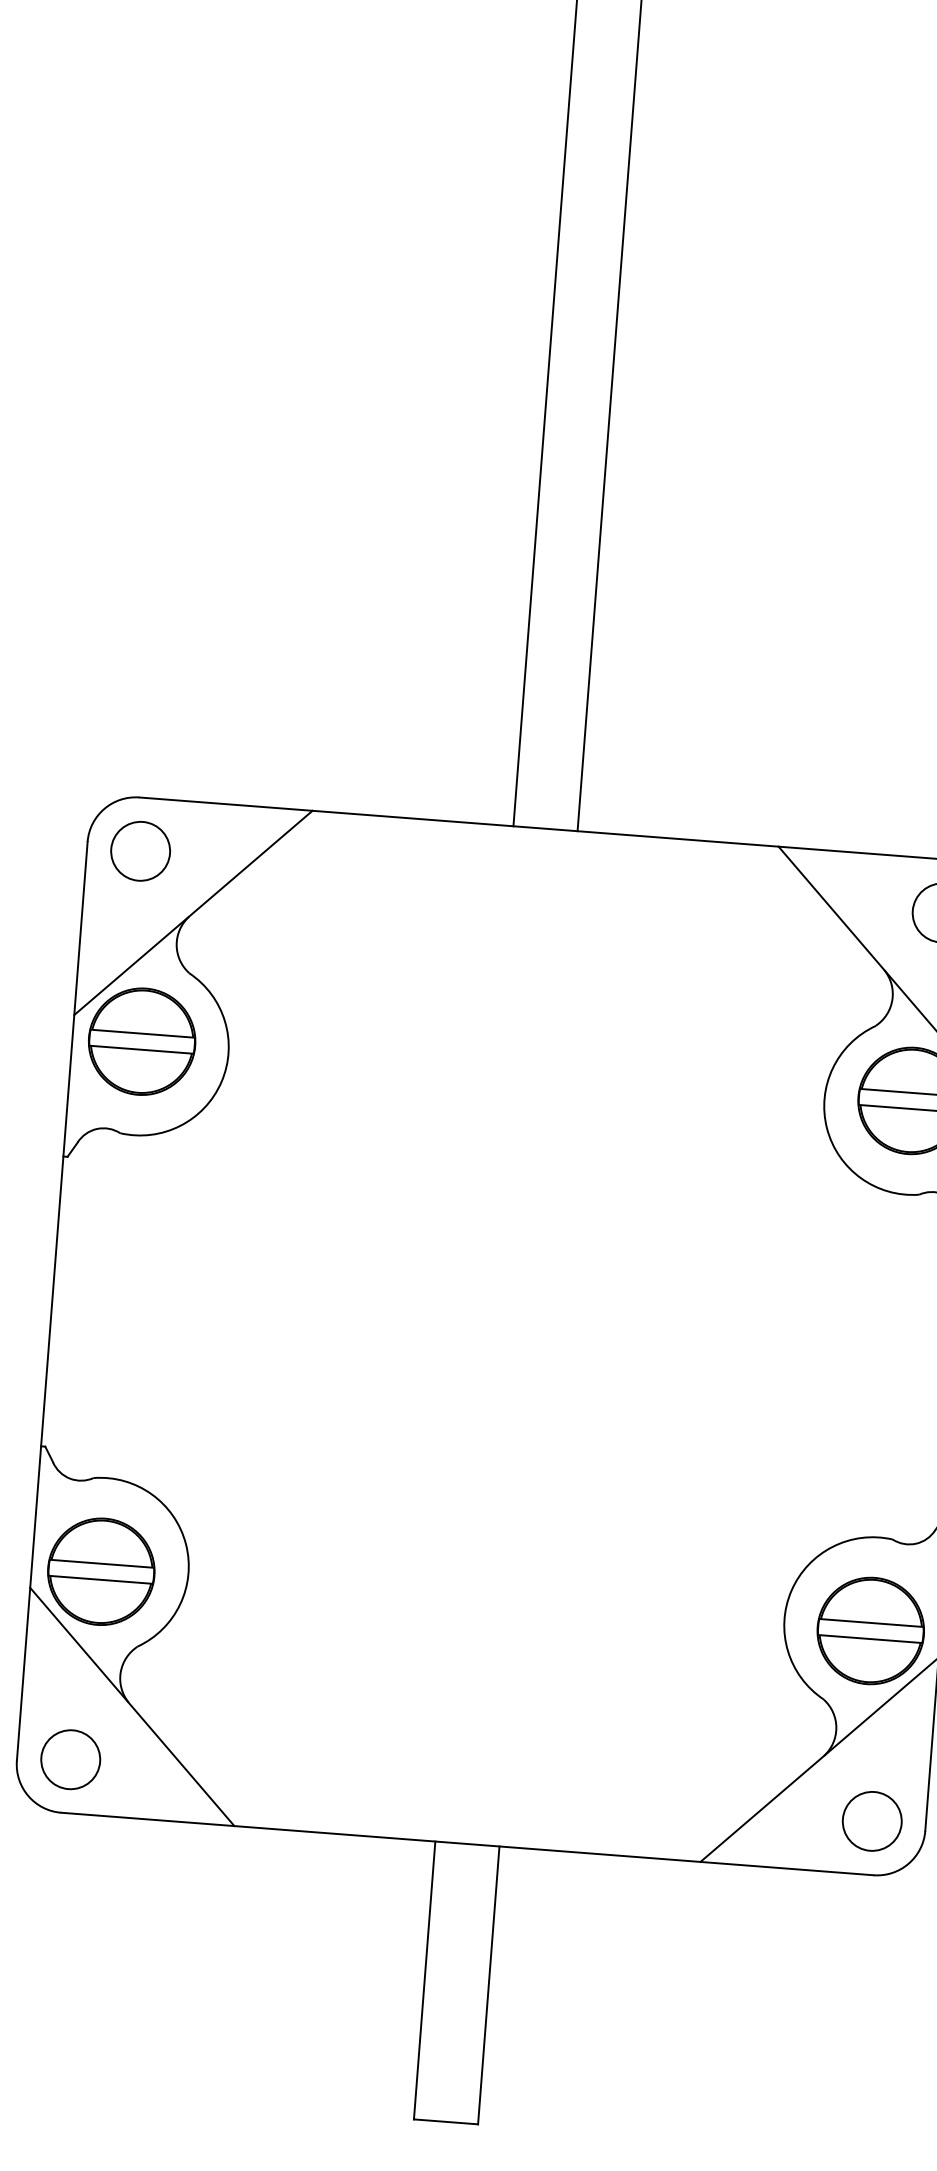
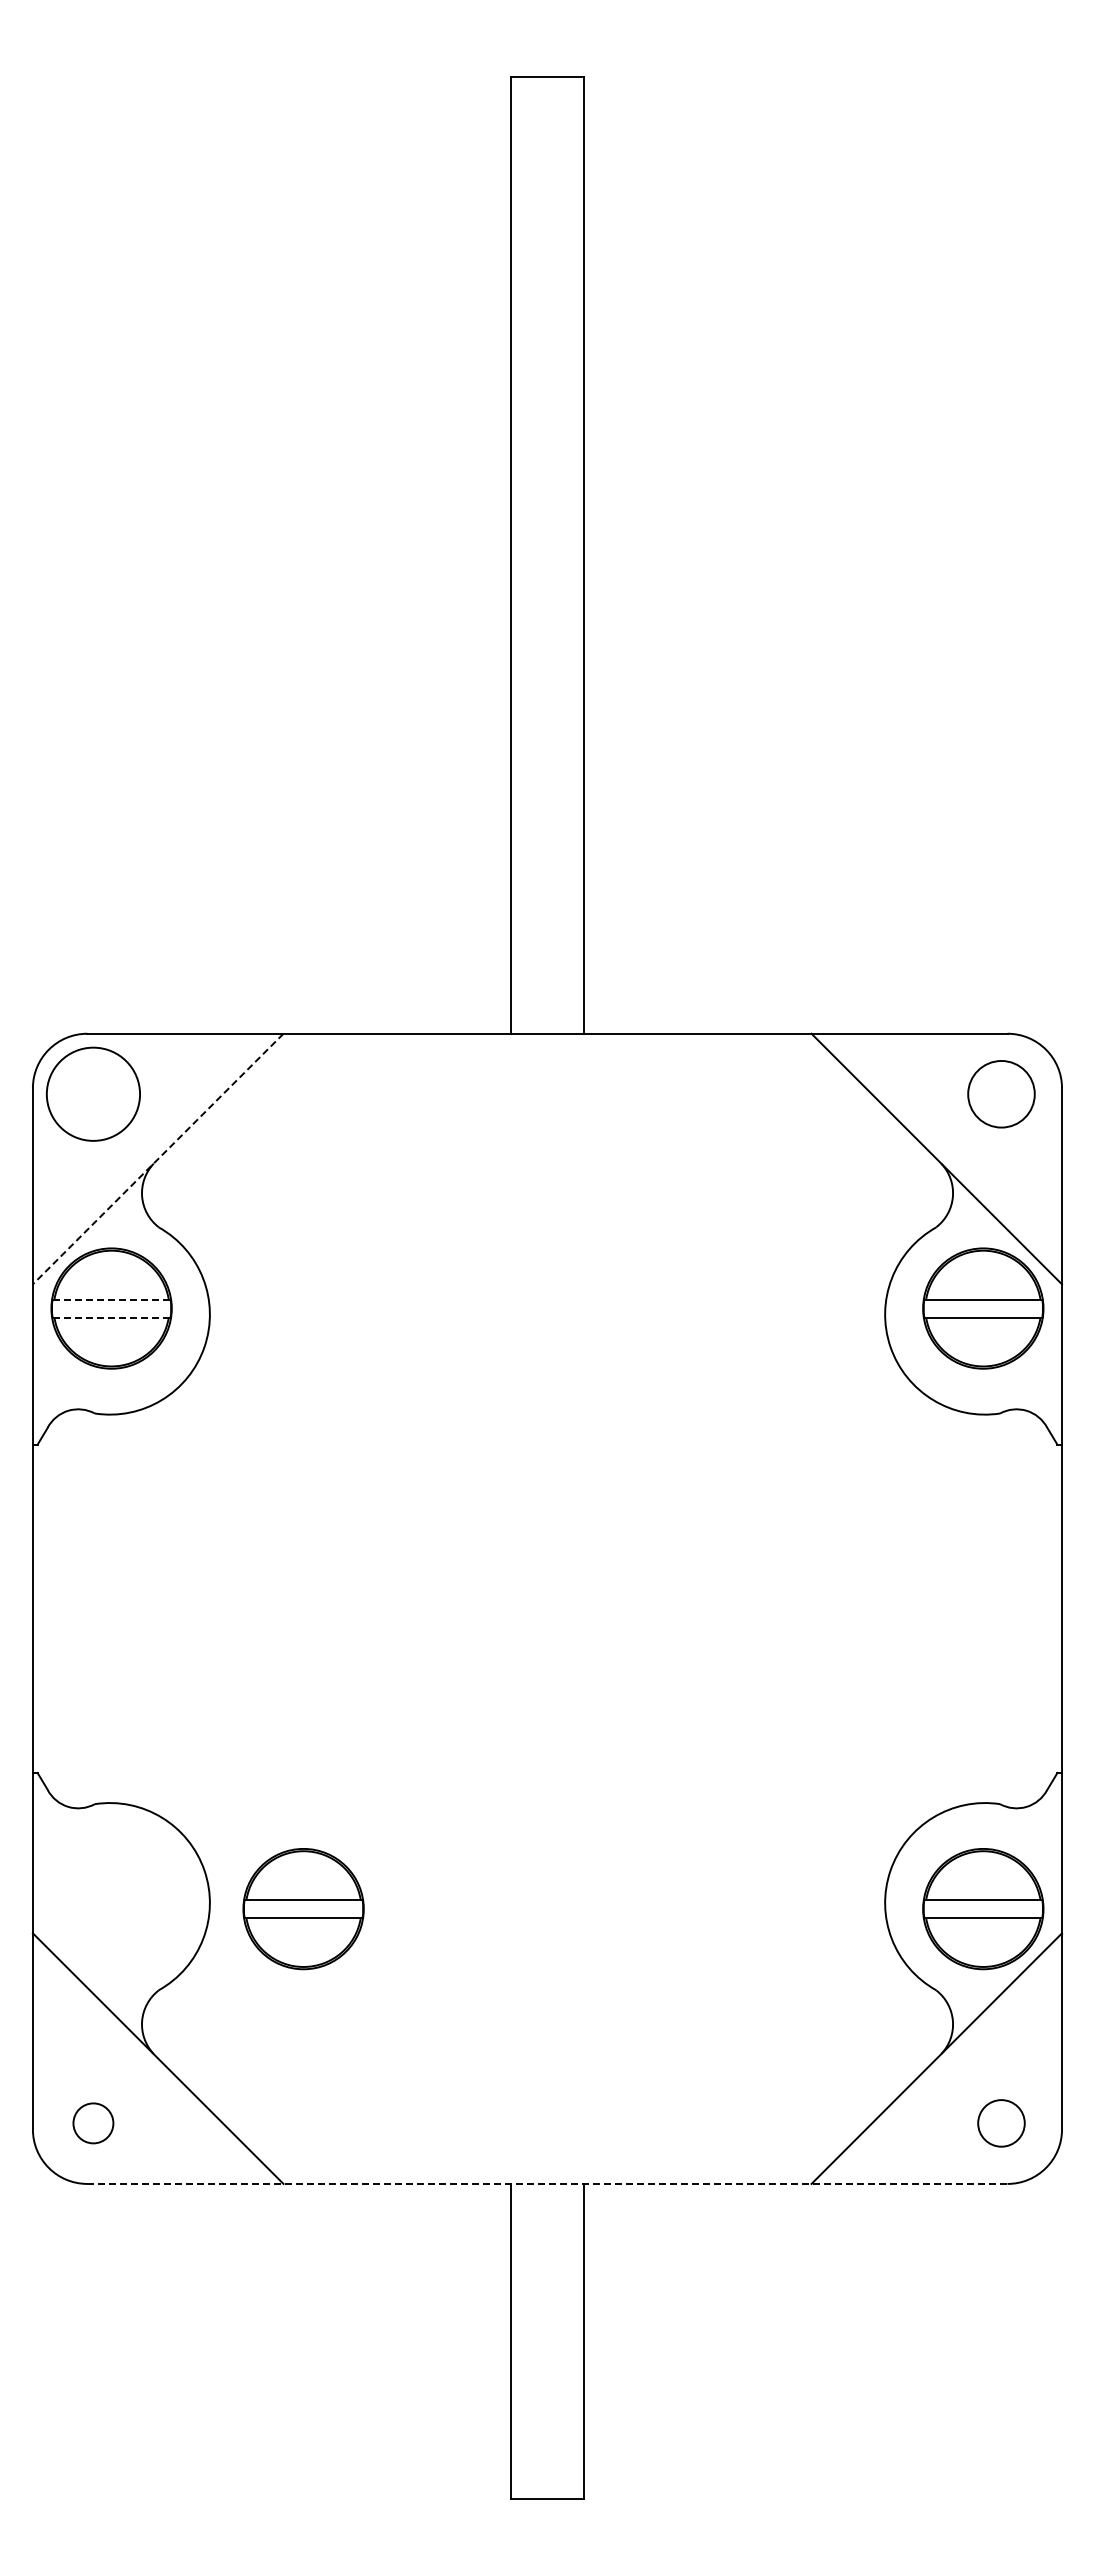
circle: (140, 850) -> (93, 1093), size x1.4
line: (192, 913) -> (157, 1159), solid -> dashed
line: (142, 1033) -> (111, 1299), solid -> dashed
line: (141, 1049) -> (111, 1317), solid -> dashed
part: (101, 1572) -> (303, 1909), moved
circle: (70, 1759) -> (93, 2123), size x0.6
circle: (872, 1821) -> (1001, 2123), size x0.7
line: (467, 1843) -> (547, 2183), solid -> dashed

